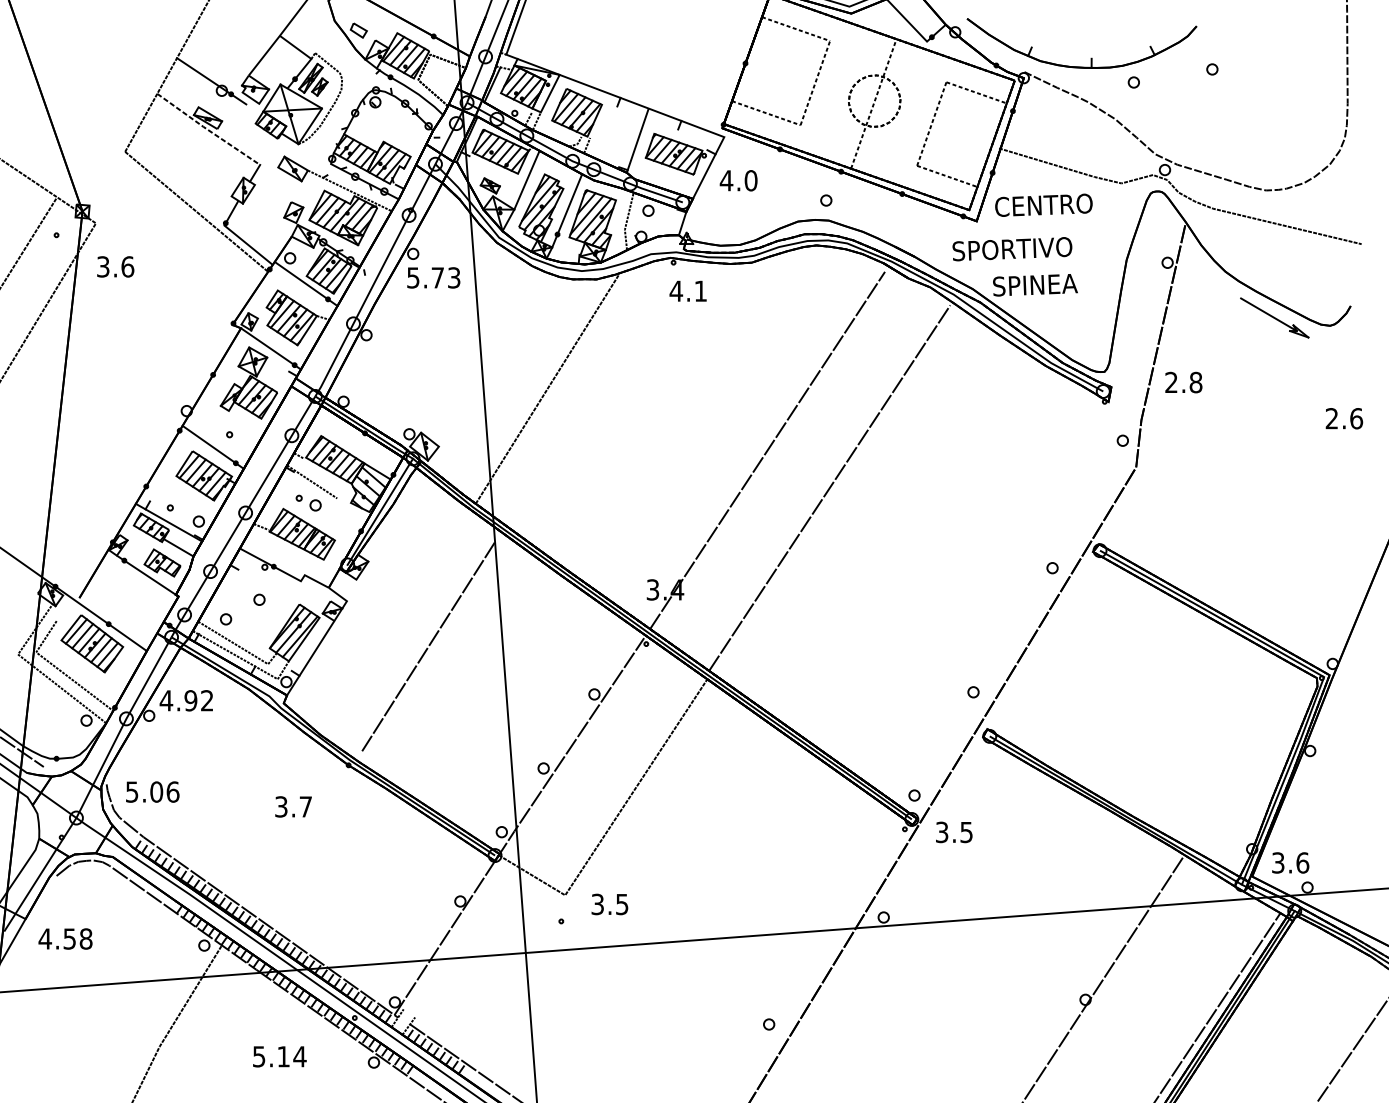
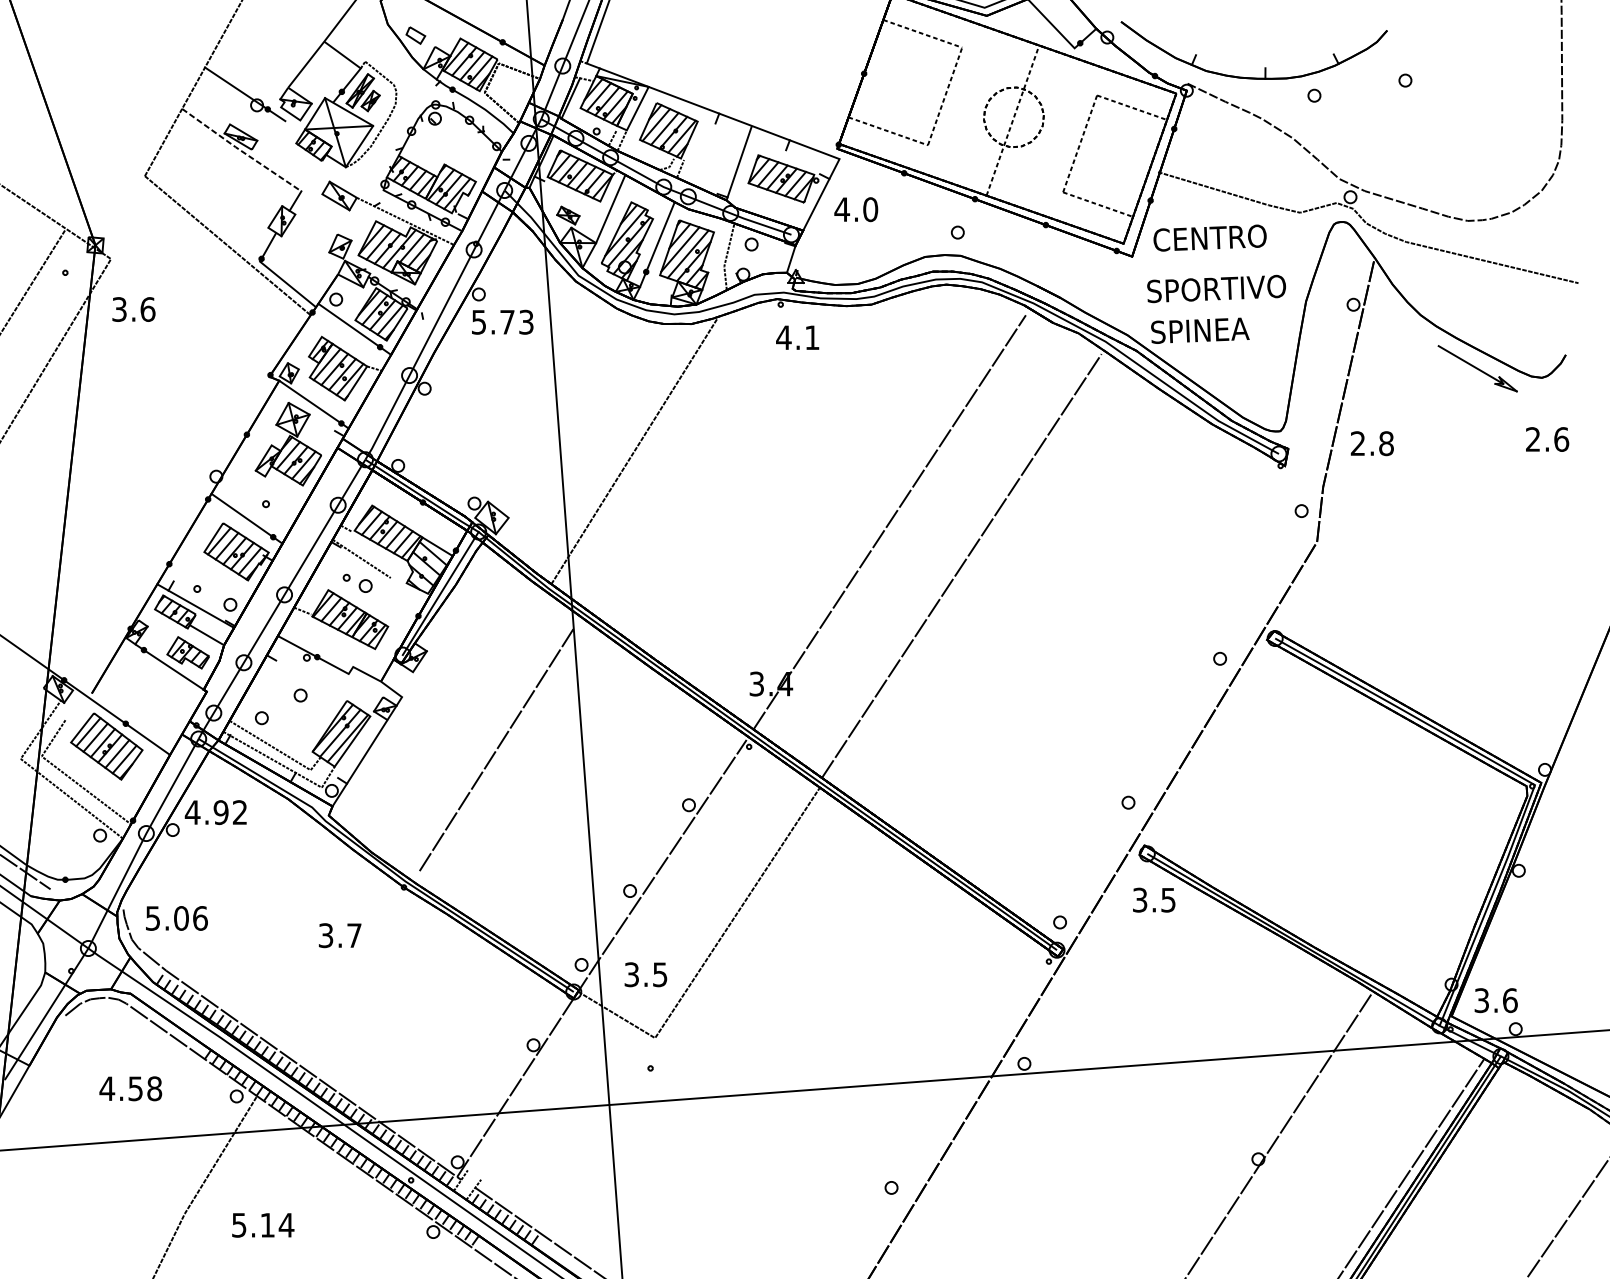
text: (1012, 248) -> (1216, 288), moved
text: (1344, 418) -> (1547, 439), moved
text: (954, 831) -> (1154, 899), moved
text: (609, 904) -> (645, 974), moved
text: (65, 938) -> (130, 1088), moved
text: (280, 1056) -> (263, 1225), moved

